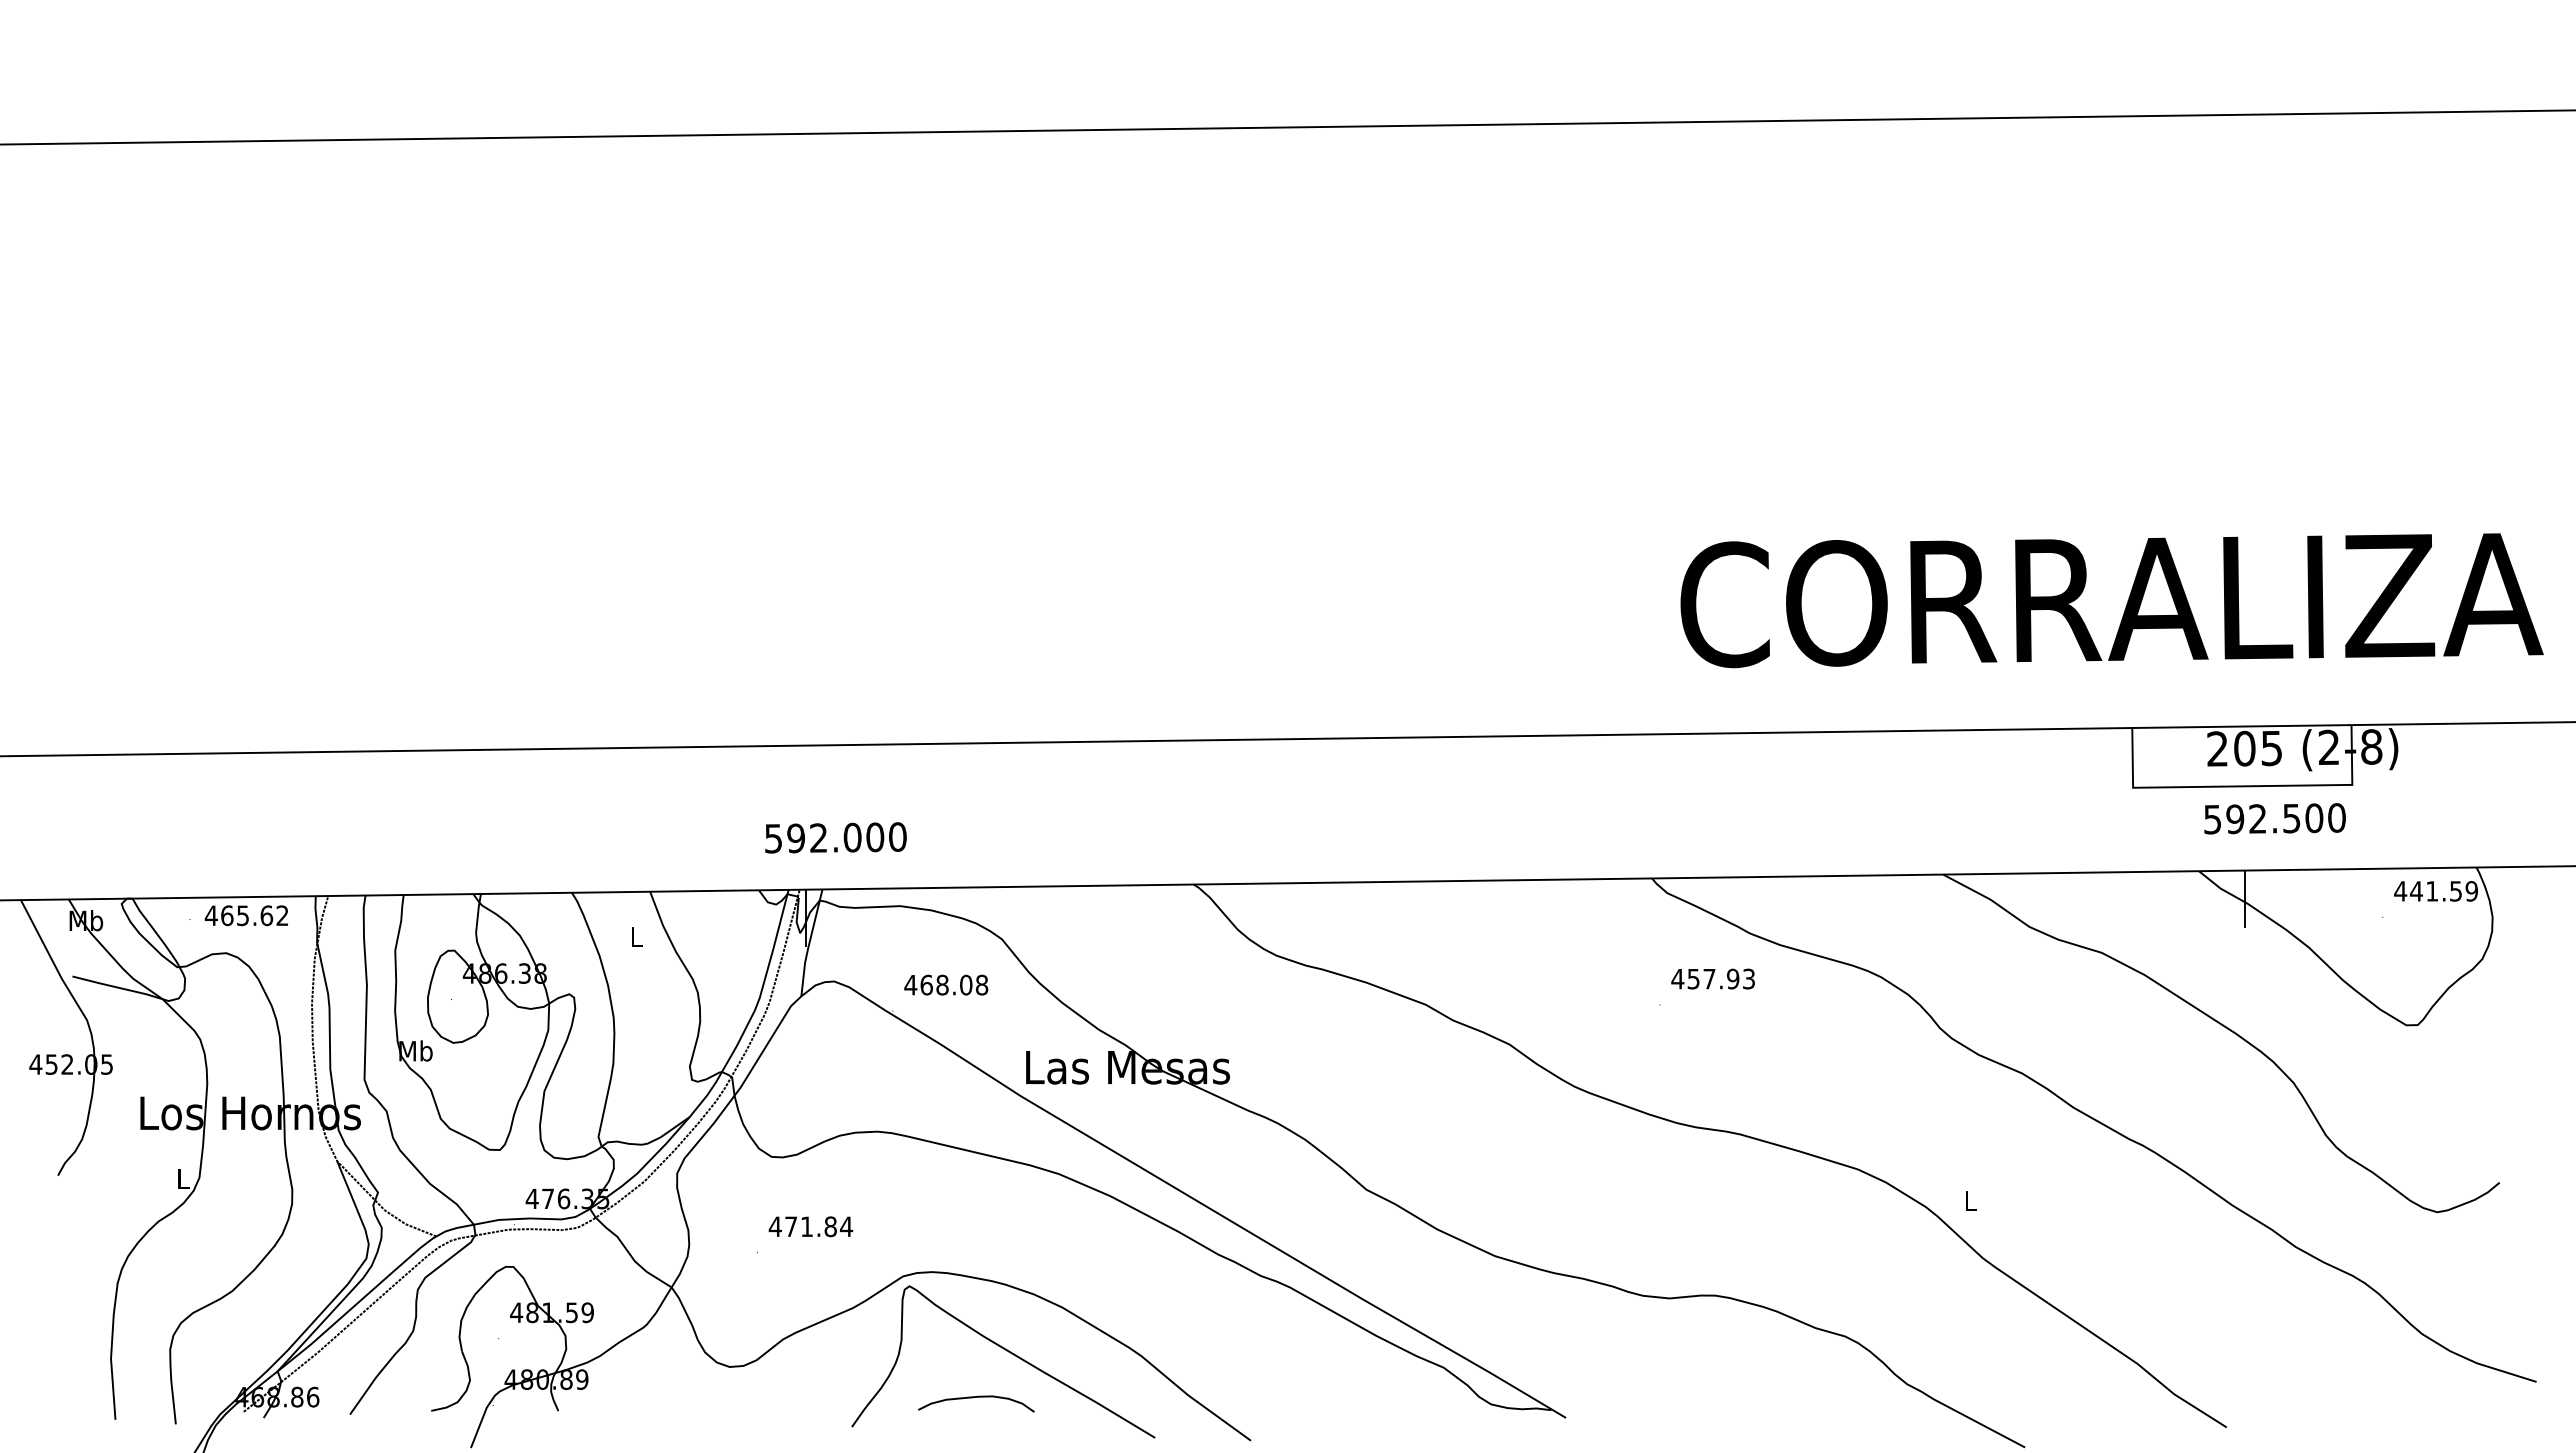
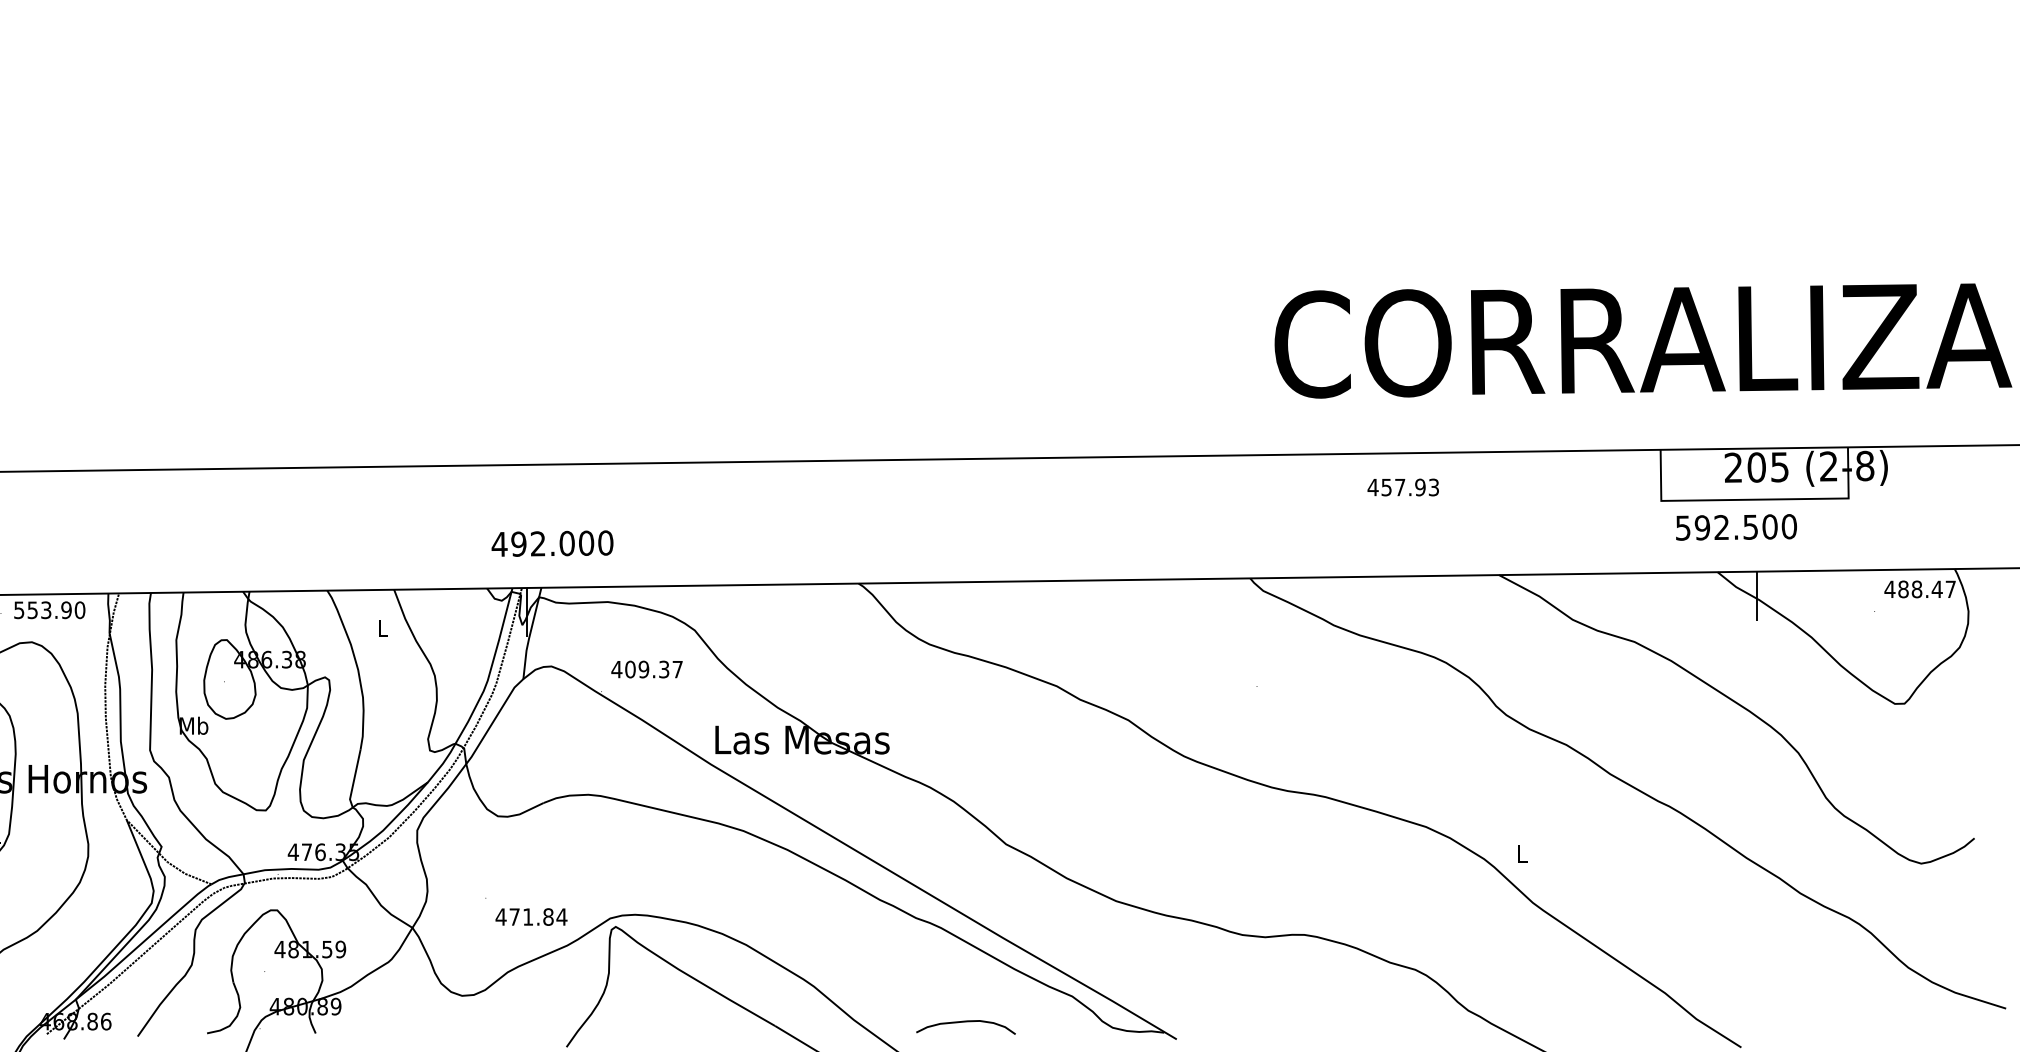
text: (2274, 818) -> (1736, 527), moved
text: (773, 838) -> (499, 544), 592.000 -> 492.000
text: (2443, 891) -> (1926, 589), 441.59 -> 488.47
text: (246, 915) -> (49, 610), 465.62 -> 553.90
text: (1712, 978) -> (1402, 487), moved
text: (954, 984) -> (654, 669), 468.08 -> 409.37
text: (810, 1226) -> (531, 916), moved
curve: (973, 1398) -> (963, 1022), moved

